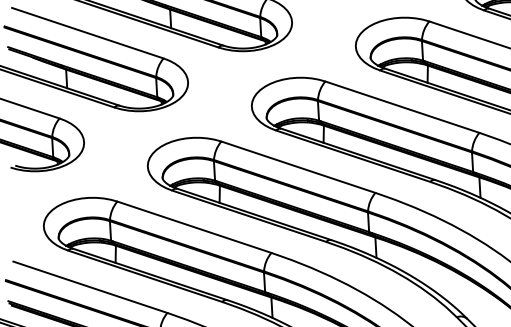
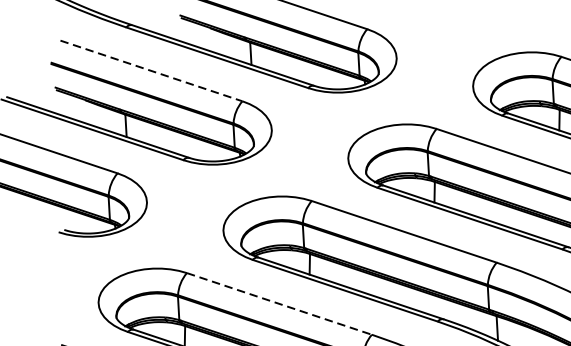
line: (87, 33) -> (151, 71), solid -> dashed
line: (194, 227) -> (279, 304), solid -> dashed

